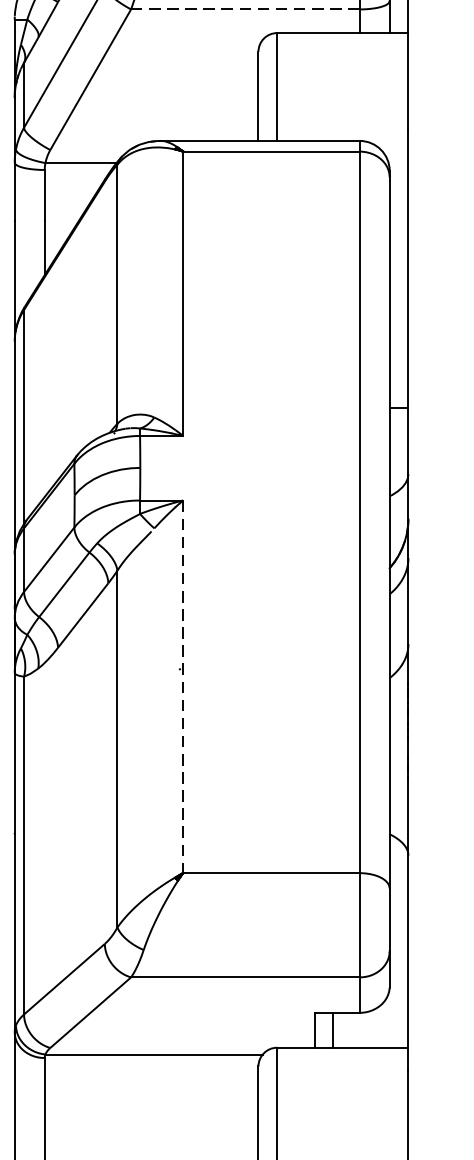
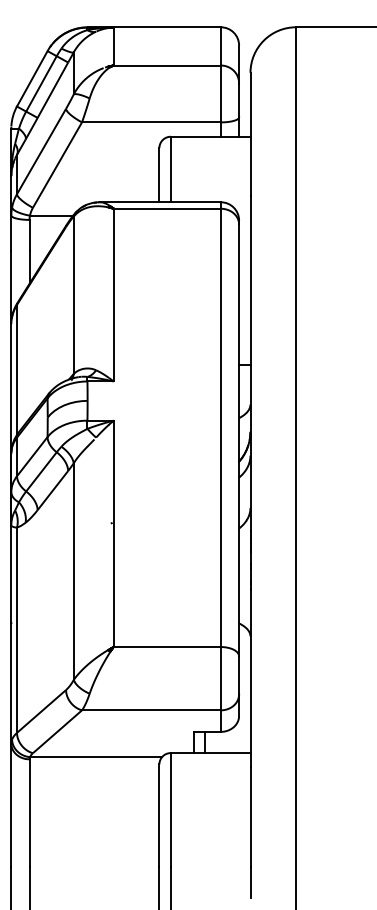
line: (243, 9) -> (150, 122), dashed -> solid
line: (182, 687) -> (113, 534), dashed -> solid

